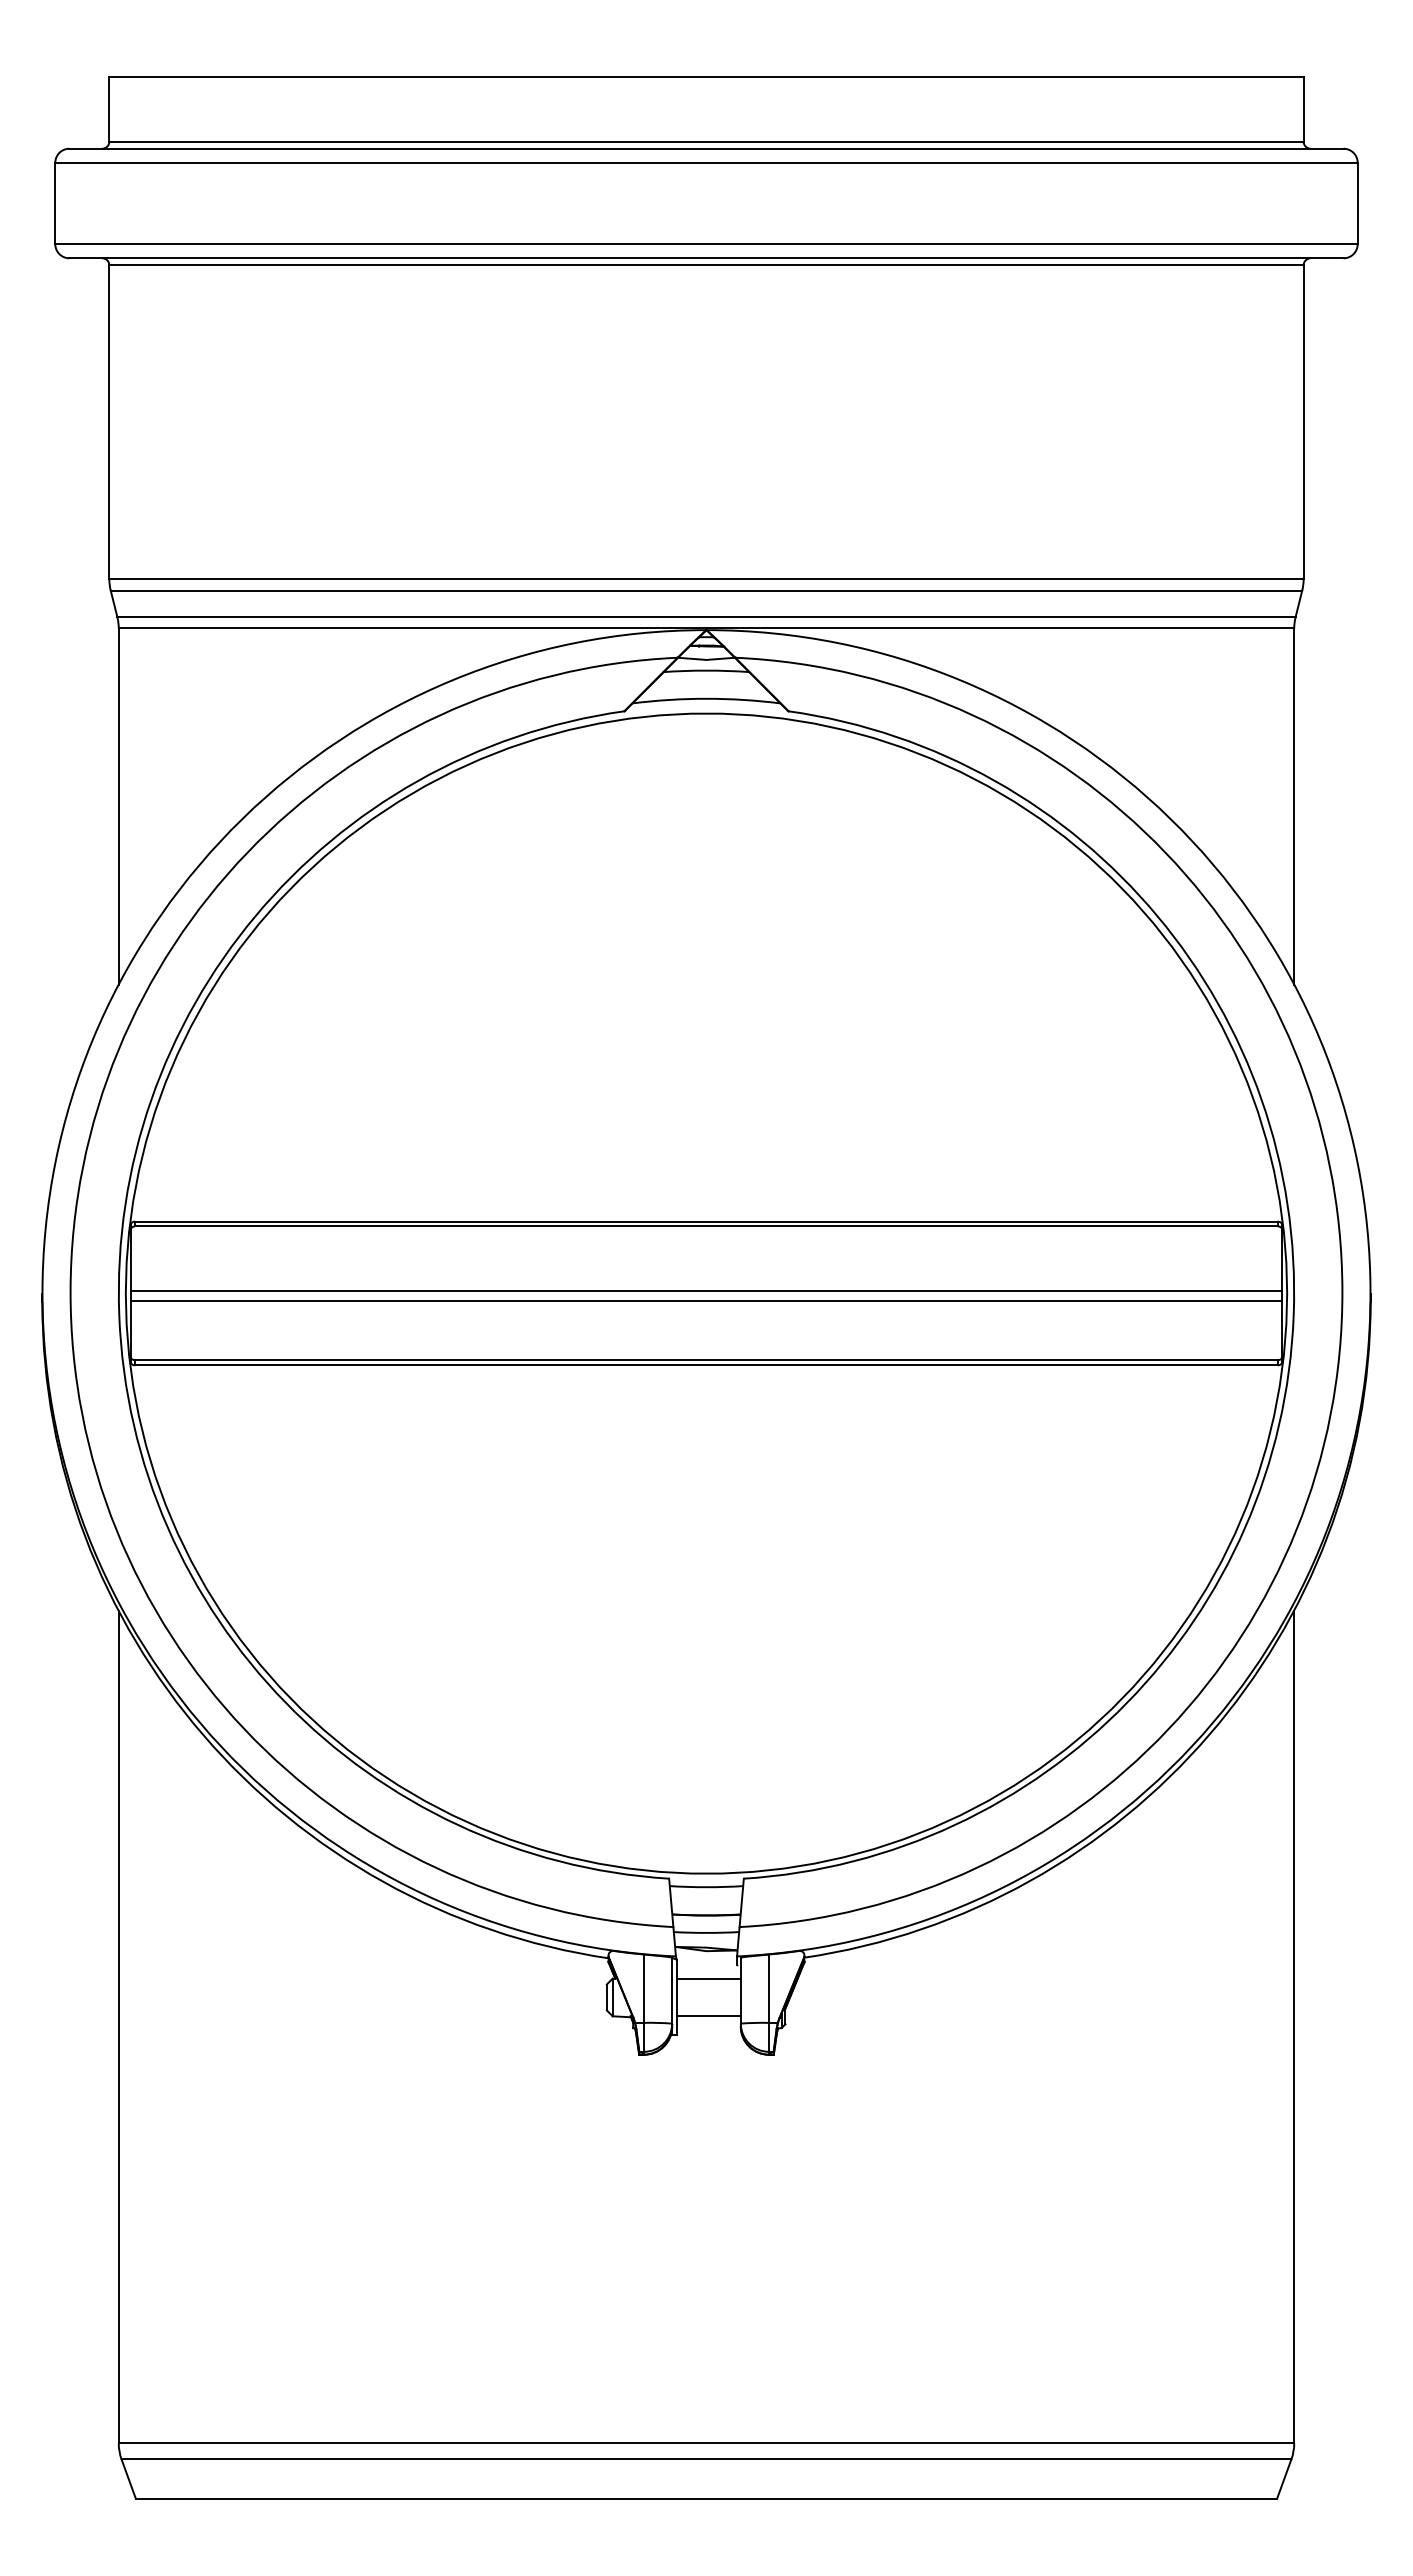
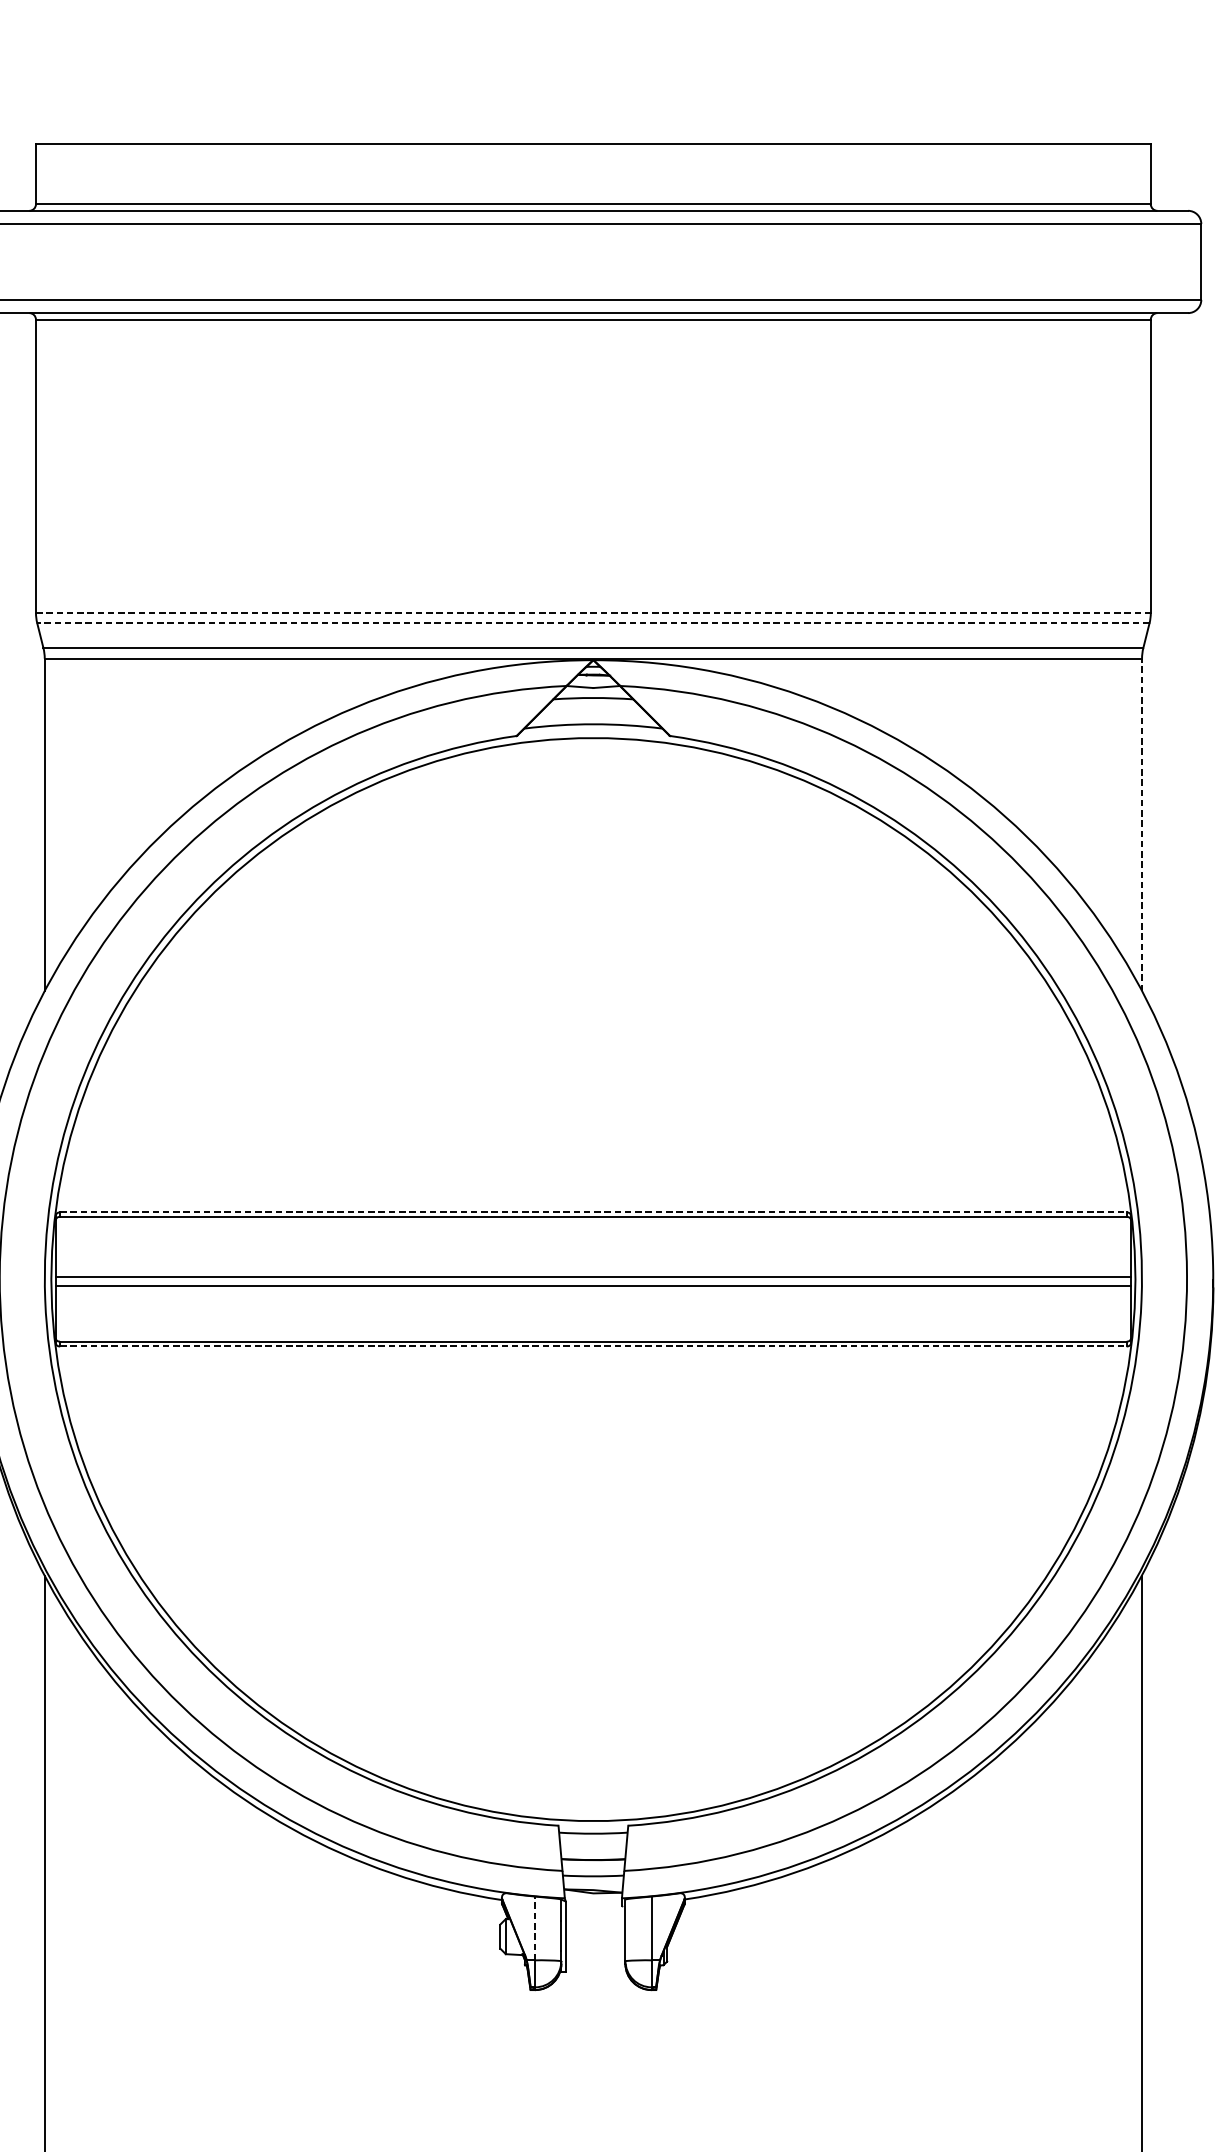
line: (706, 579) -> (593, 612), solid -> dashed
line: (706, 590) -> (593, 623), solid -> dashed
line: (1294, 806) -> (1142, 824), solid -> dashed
line: (706, 1221) -> (593, 1212), solid -> dashed
line: (706, 1365) -> (593, 1346), solid -> dashed
line: (708, 1978) -> (595, 1918), removed
line: (643, 1988) -> (534, 1928), solid -> dashed
line: (708, 2016) -> (595, 1954), removed

